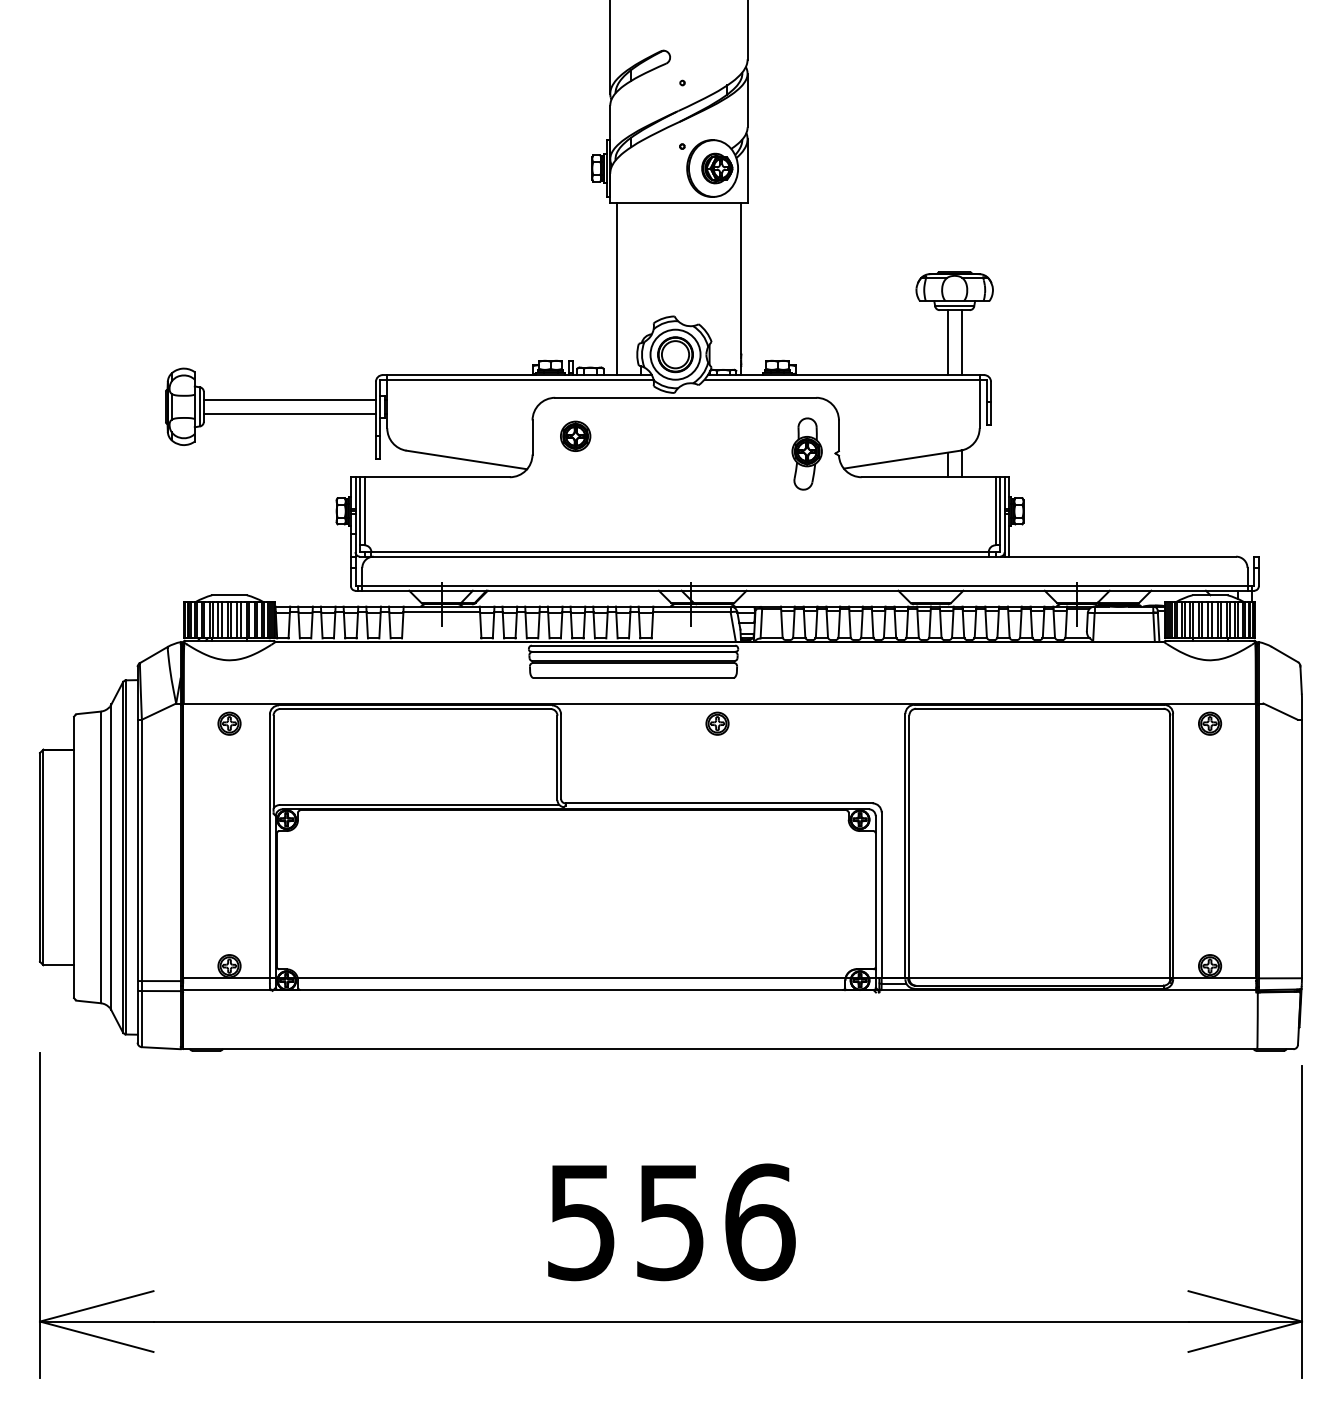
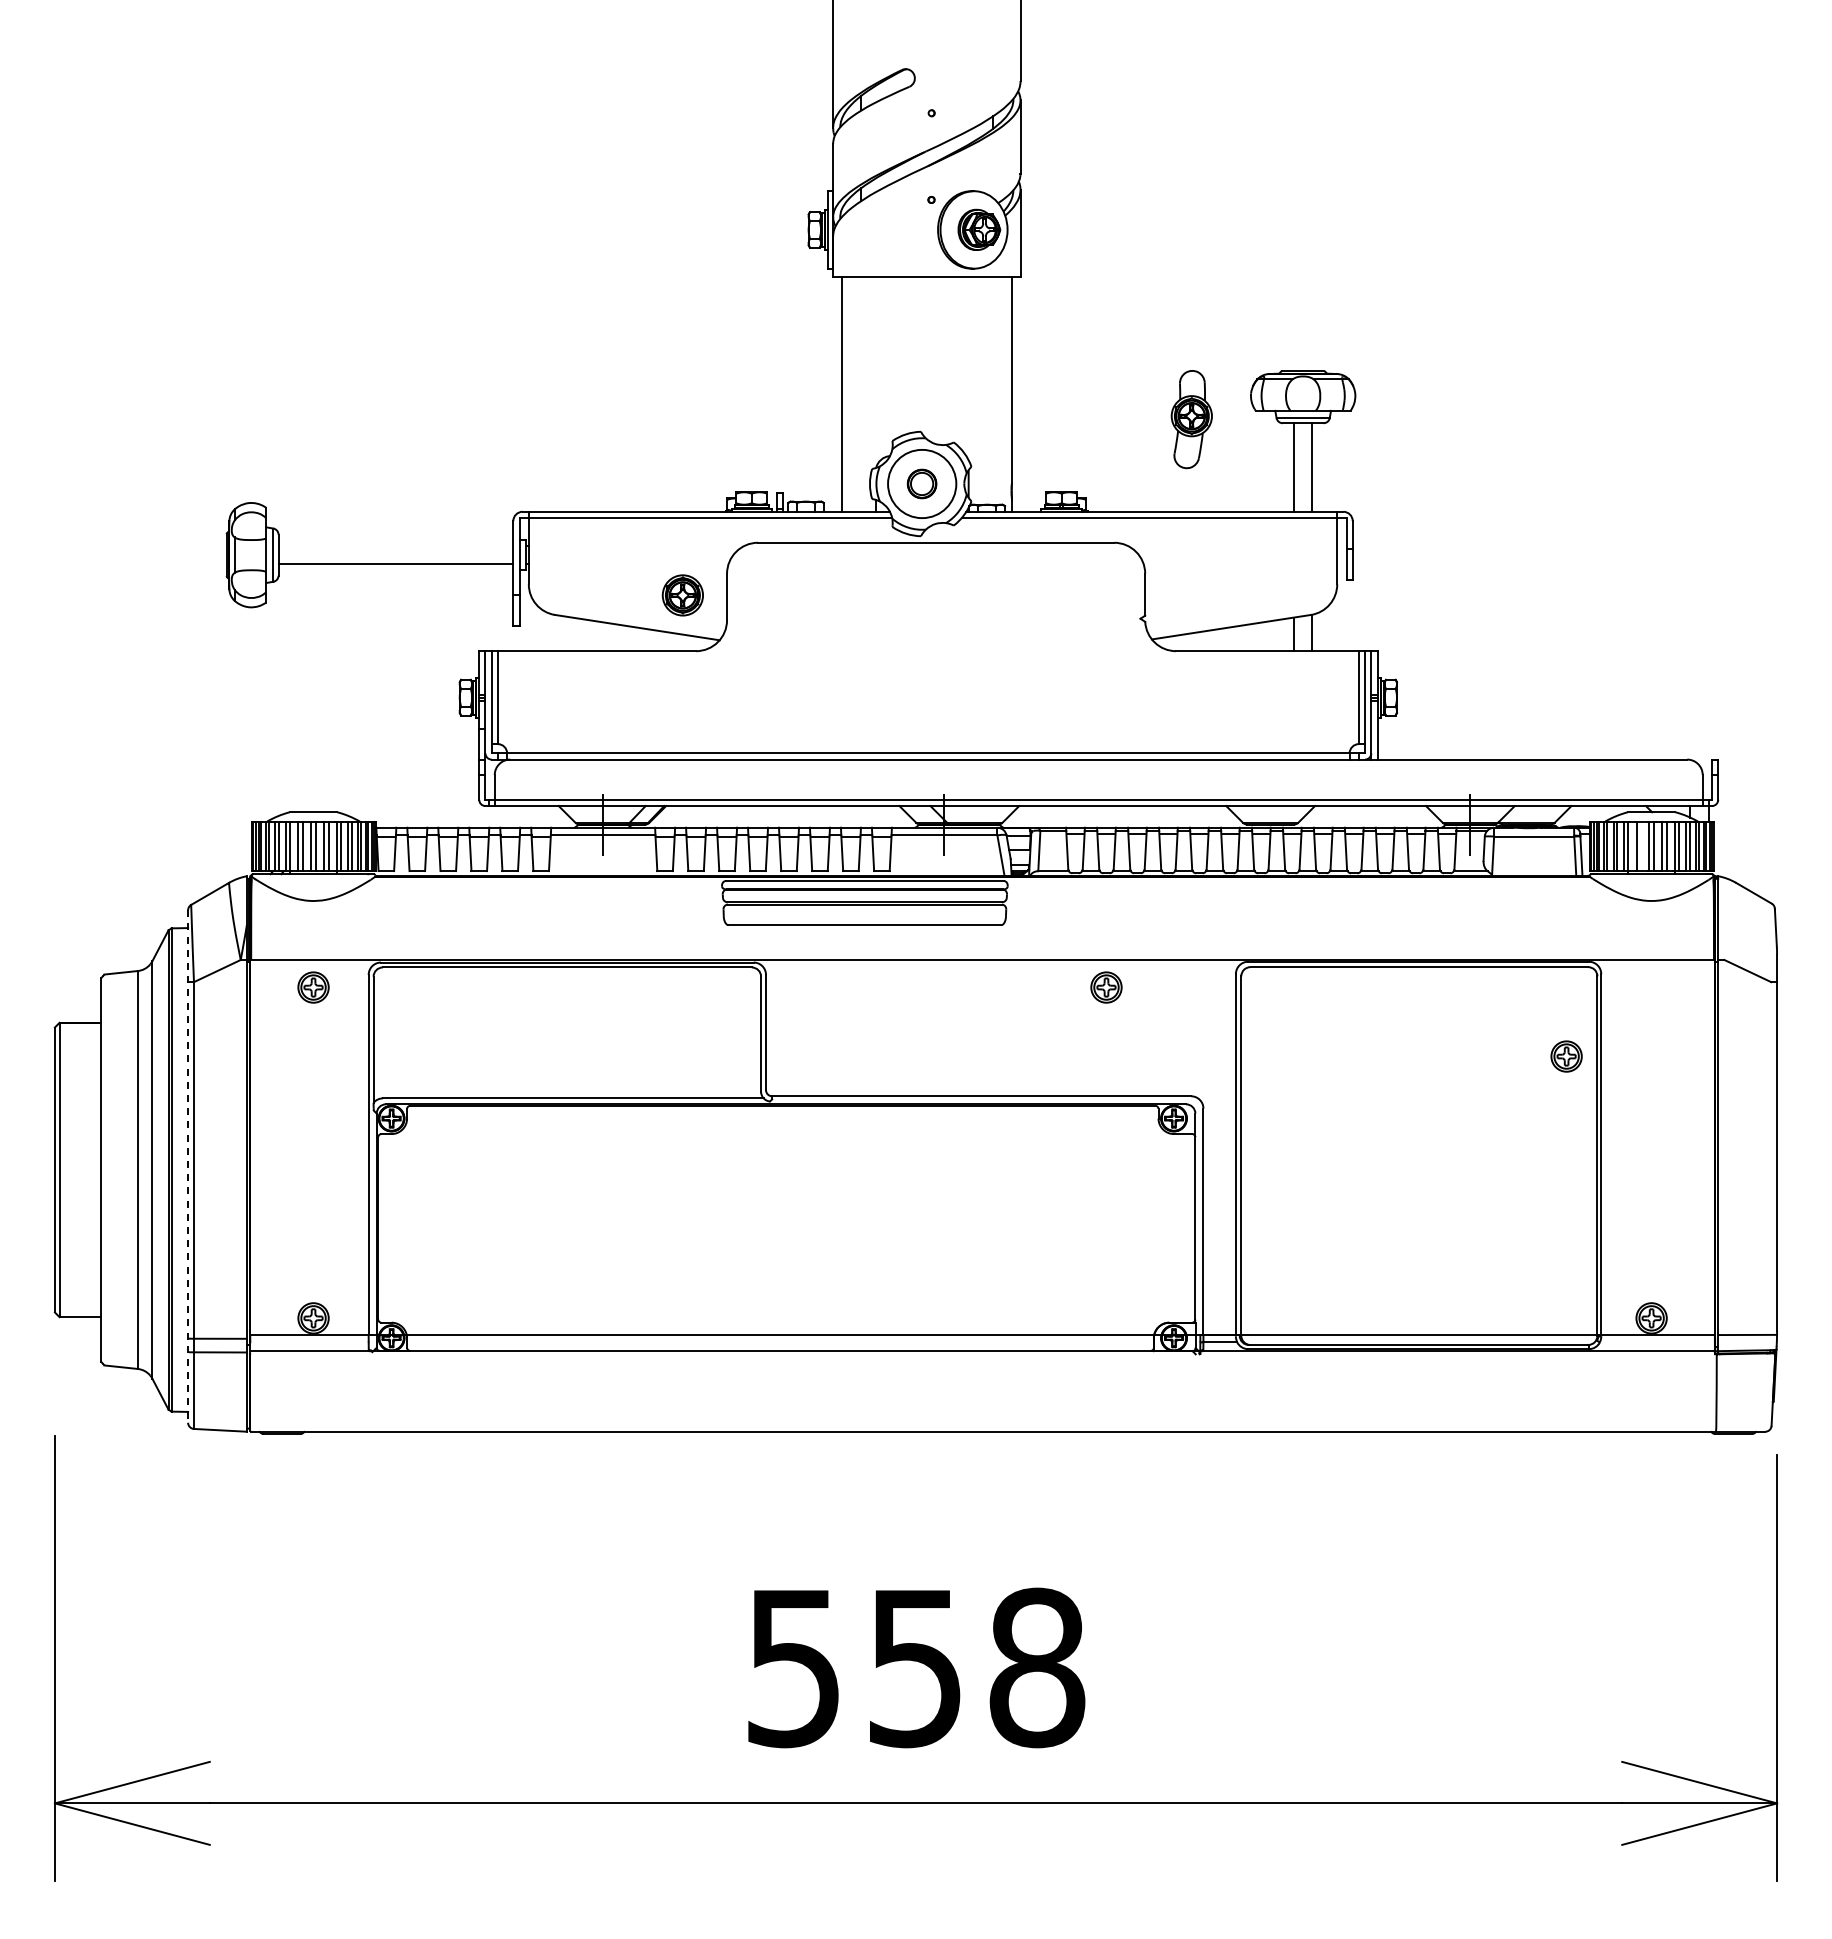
part: (675, 354) -> (921, 483), size x0.6
line: (289, 399) -> (395, 545), removed
part: (575, 436) -> (682, 595), moved
part: (806, 454) -> (1191, 419), moved
line: (1201, 620) -> (1640, 846), removed
part: (717, 723) -> (1106, 987), moved
part: (1209, 723) -> (1566, 1056), moved
line: (137, 855) -> (188, 1167), solid -> dashed
text: (760, 1221) -> (1037, 1667), 556 -> 558

